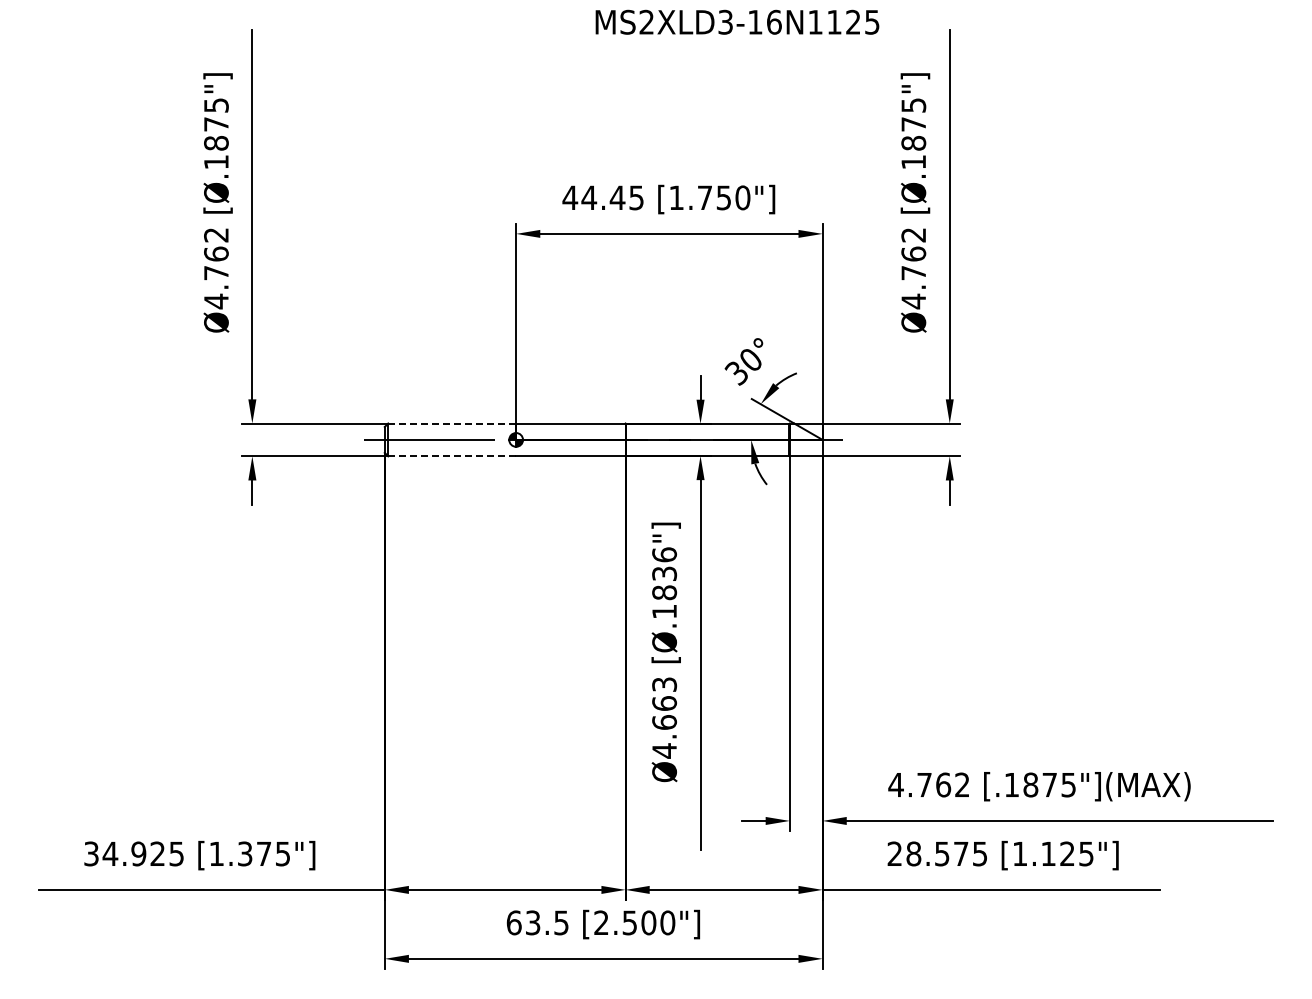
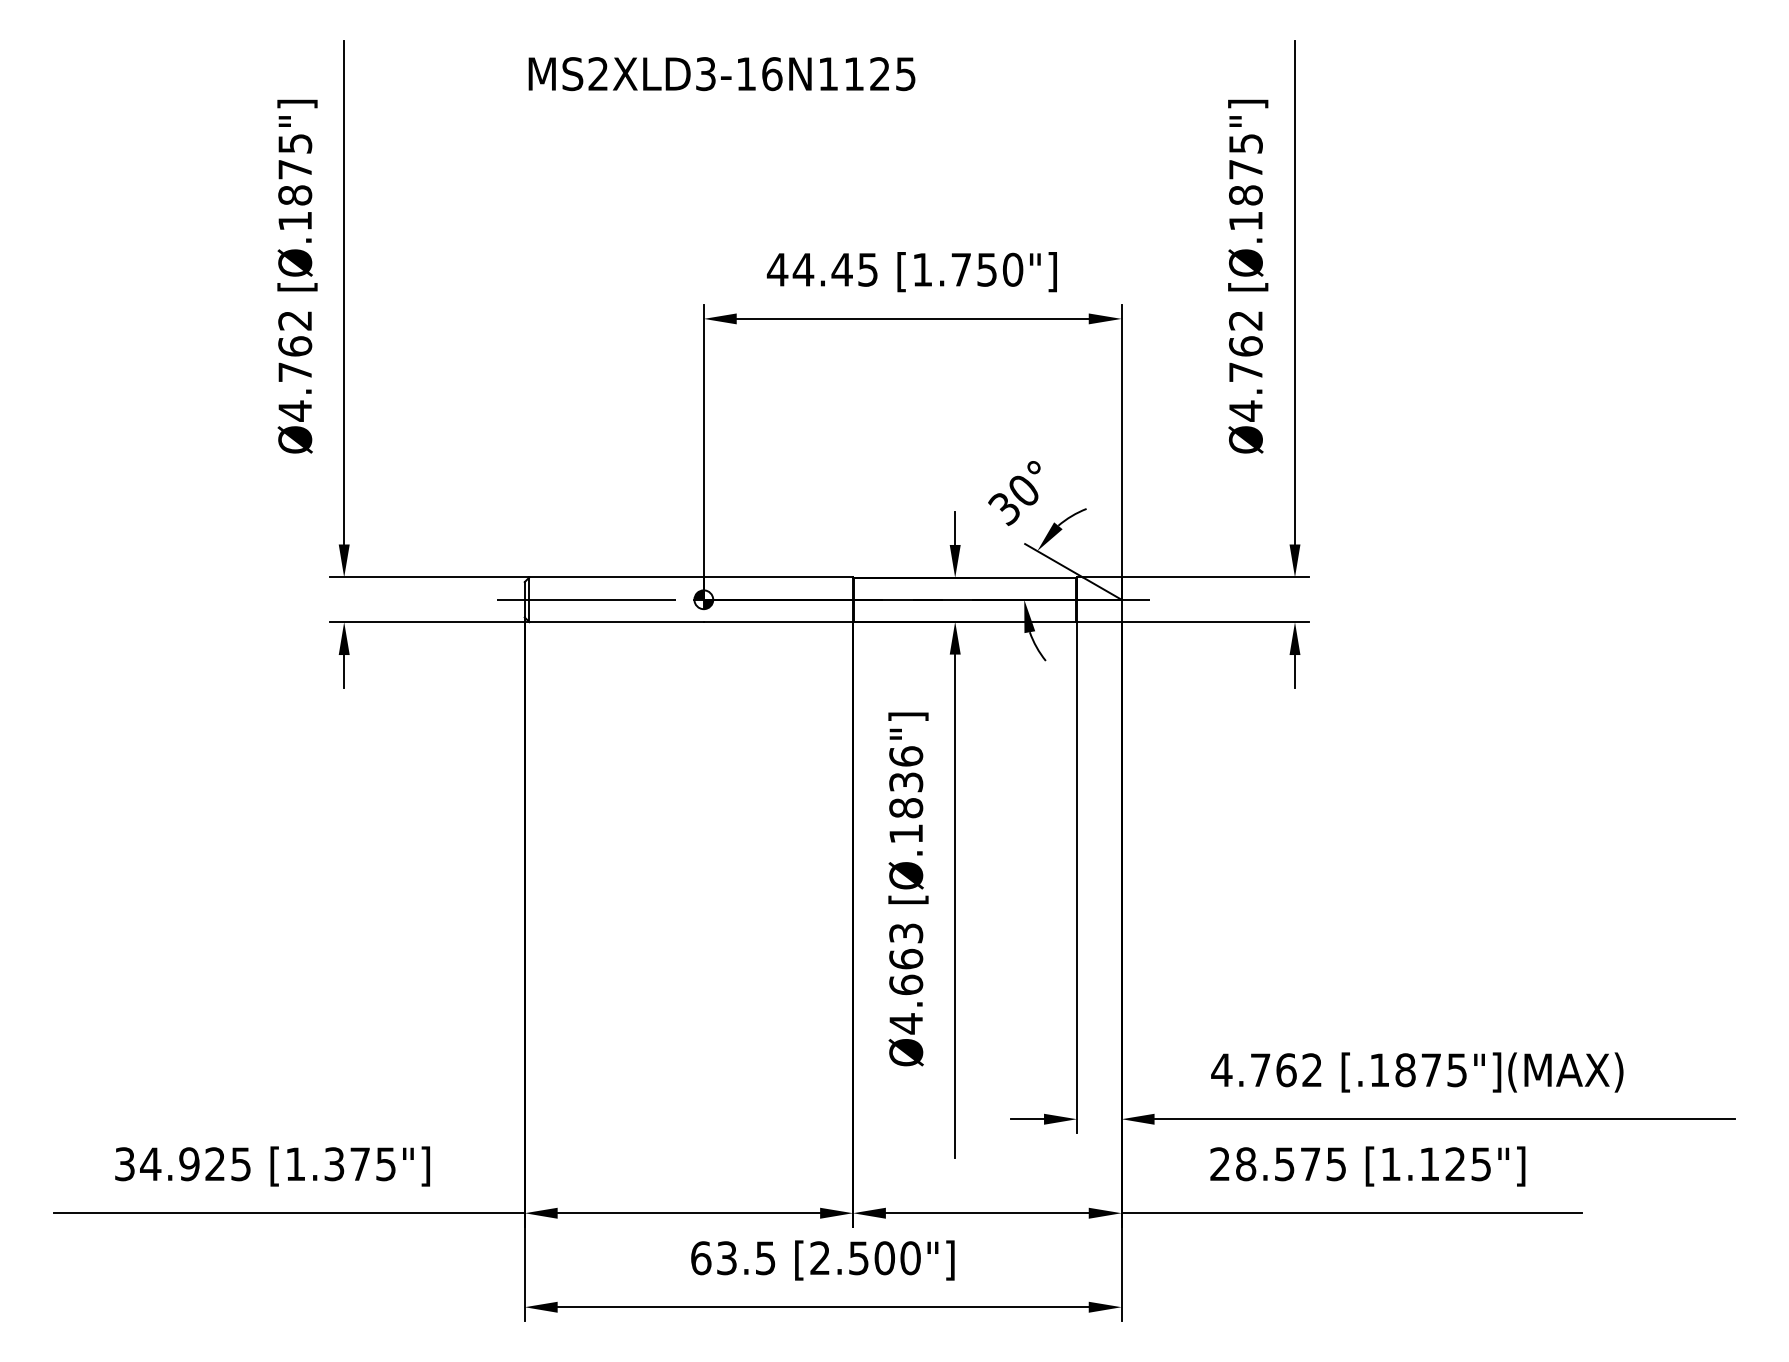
text: (737, 21) -> (722, 72), moved
line: (452, 423) -> (617, 577), dashed -> solid
line: (452, 456) -> (617, 622), dashed -> solid

